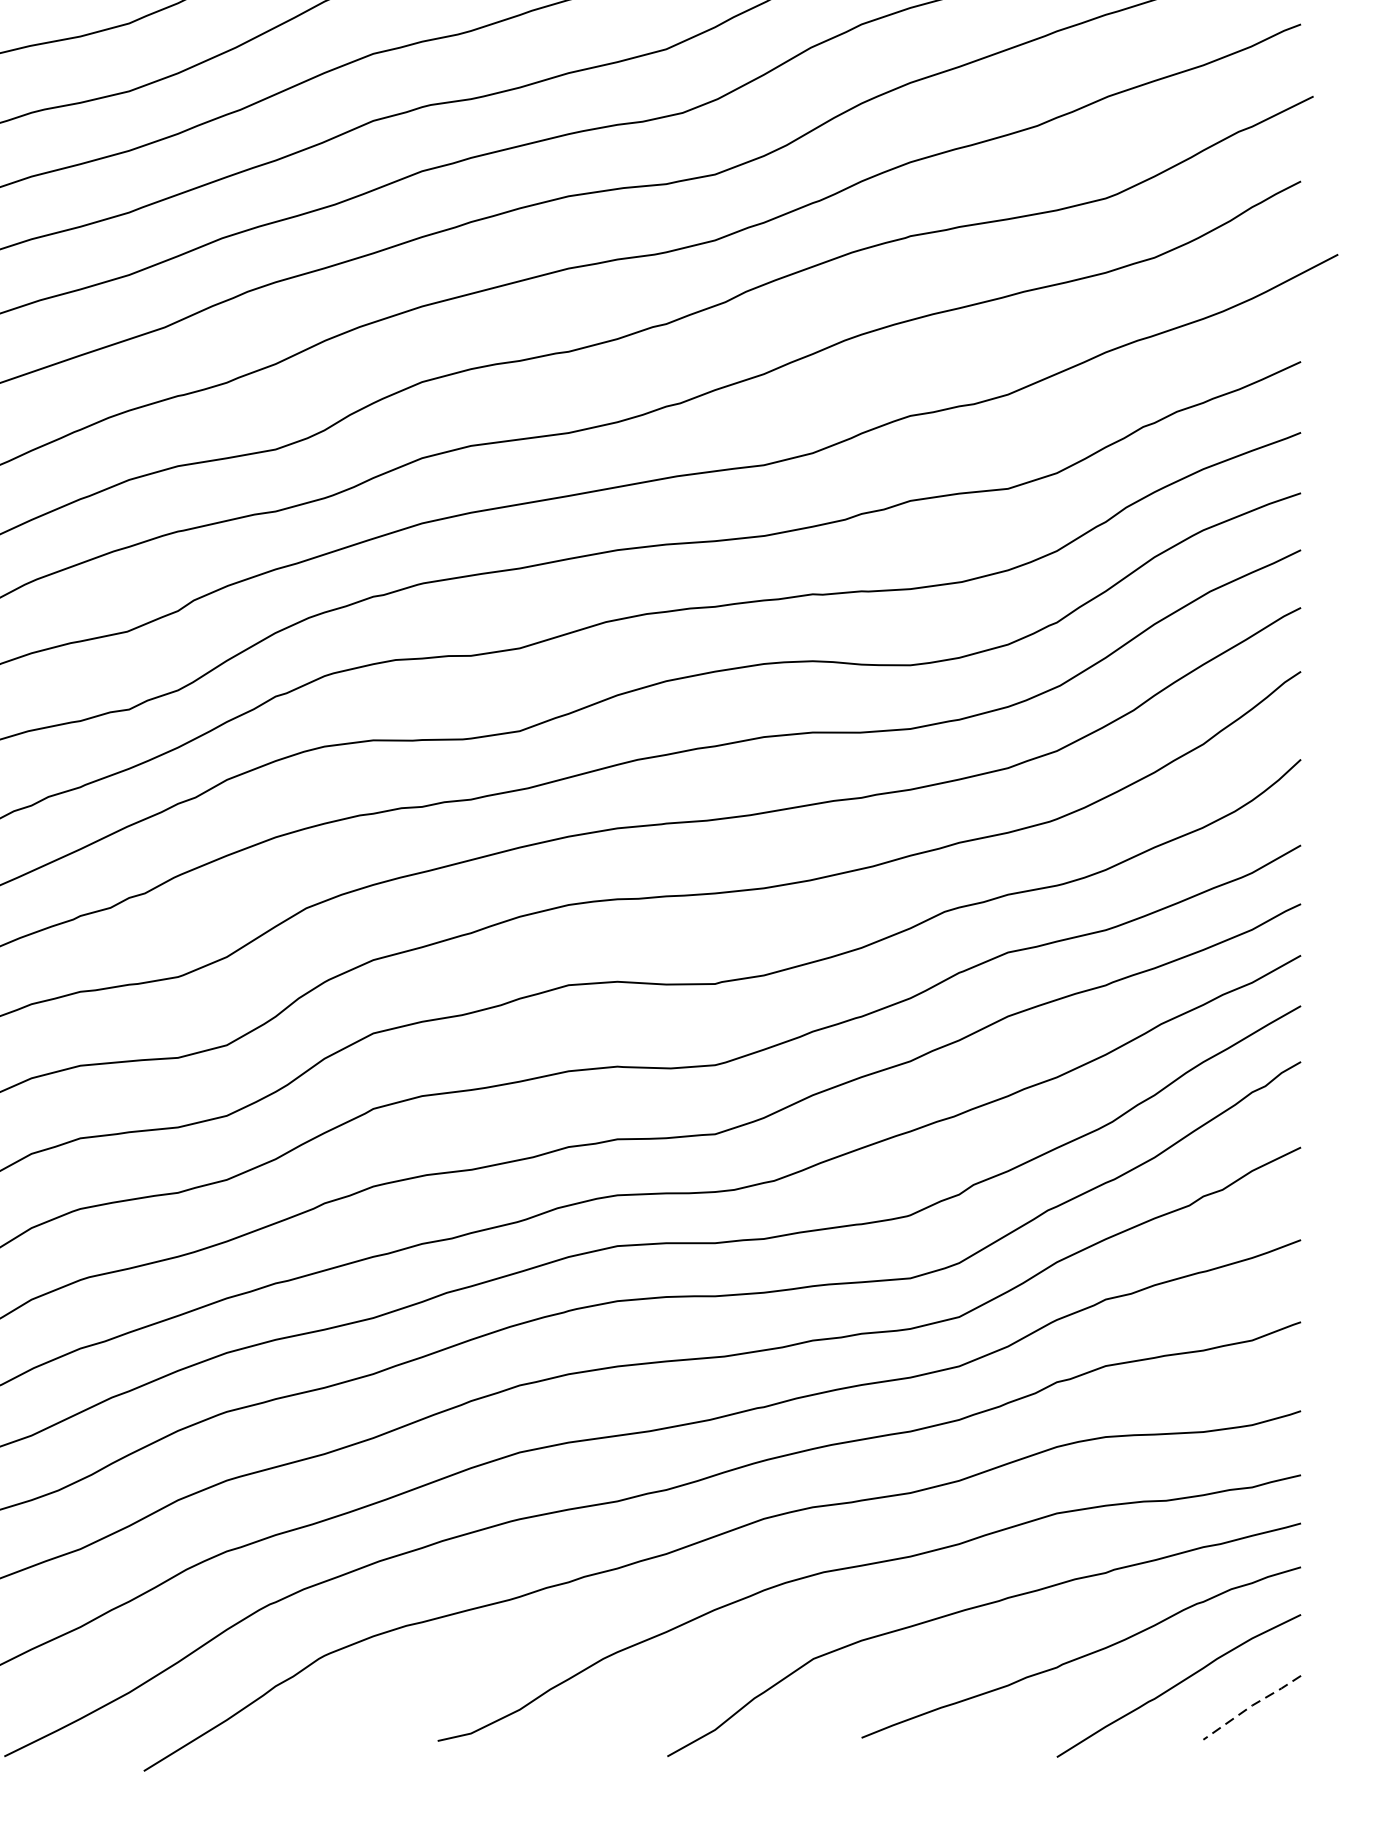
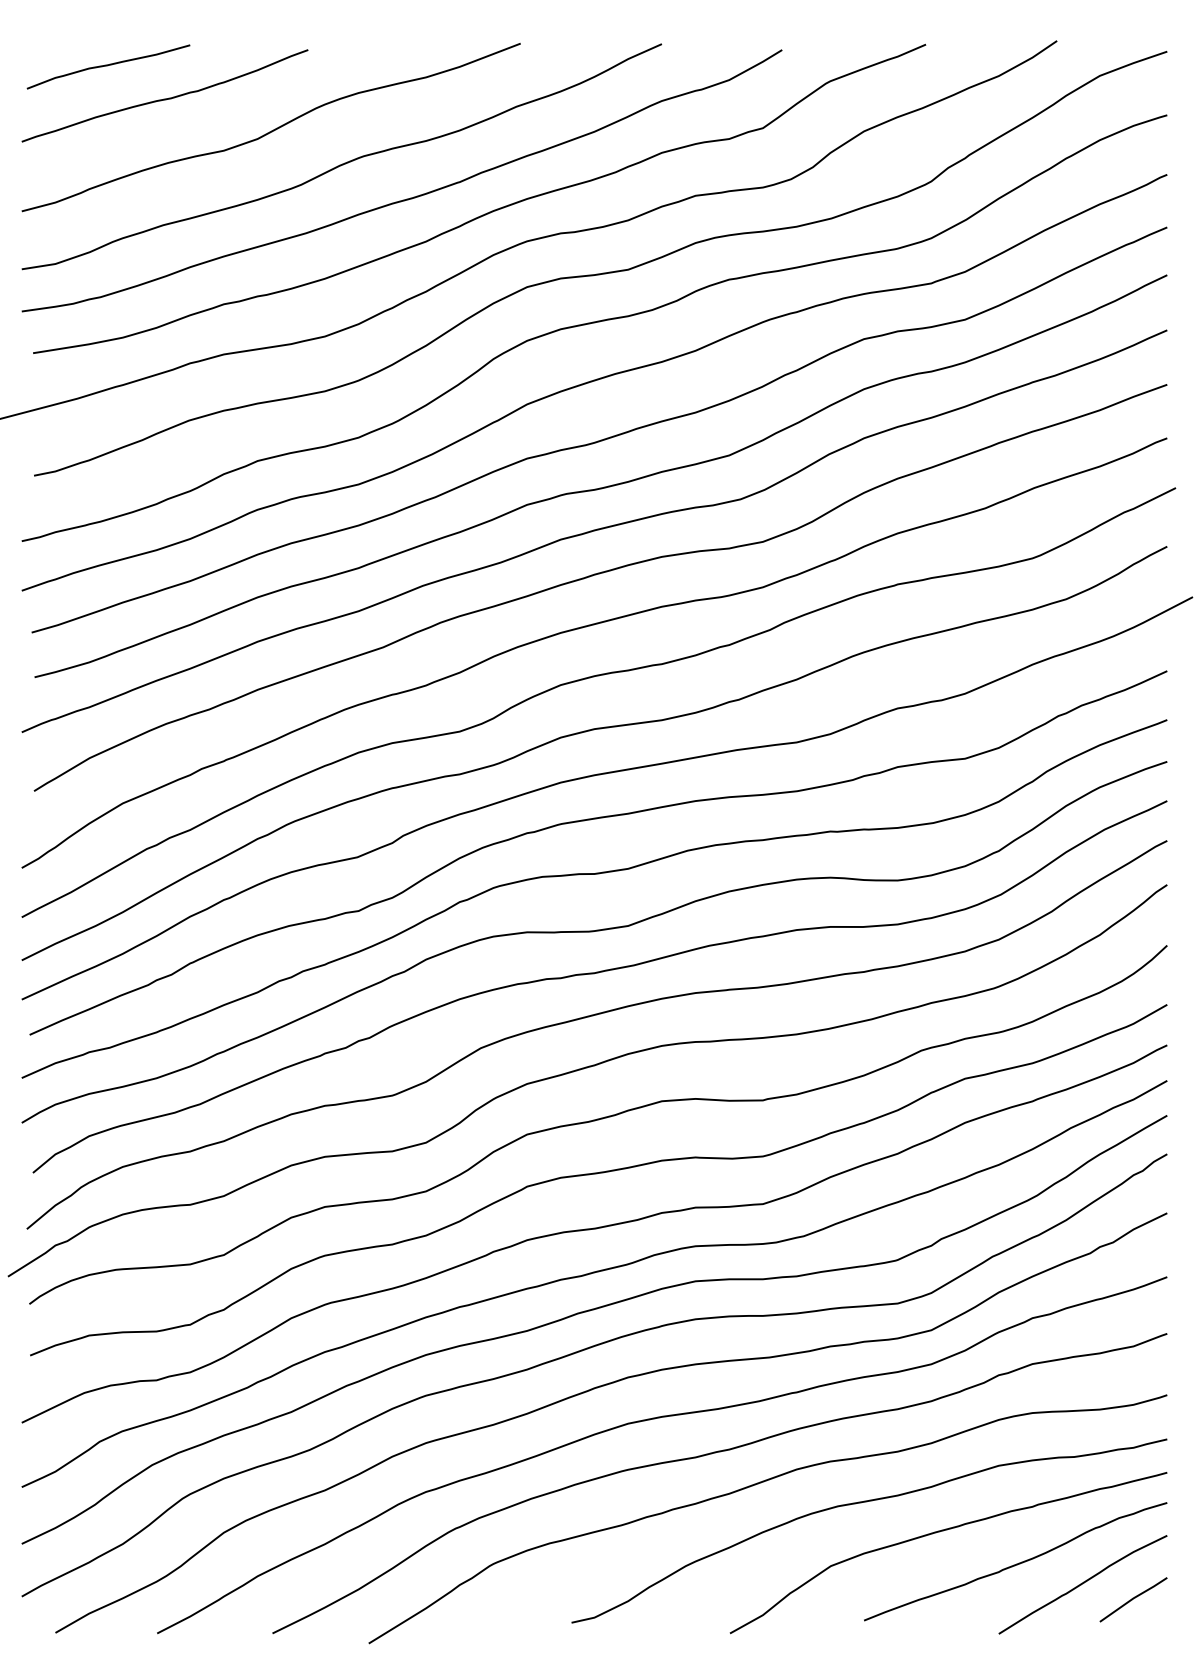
line: (1252, 1705) -> (1133, 1598), dashed -> solid

